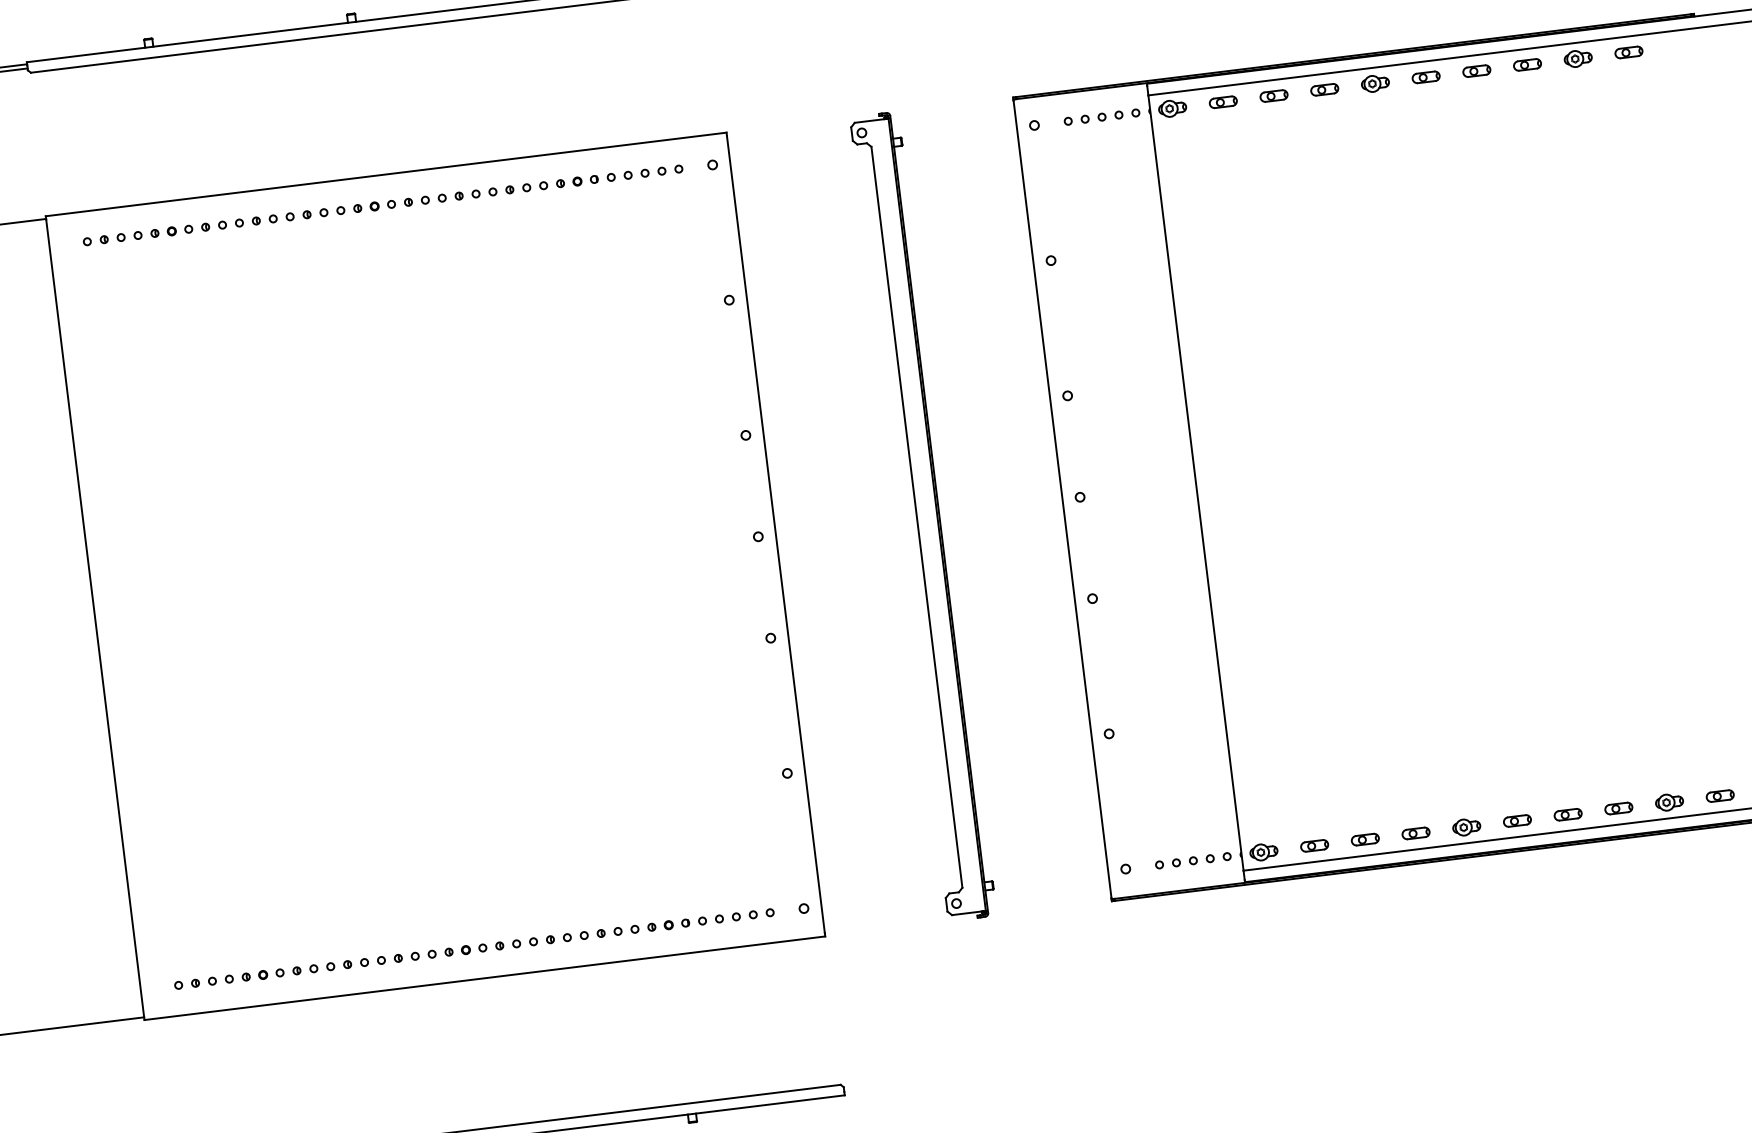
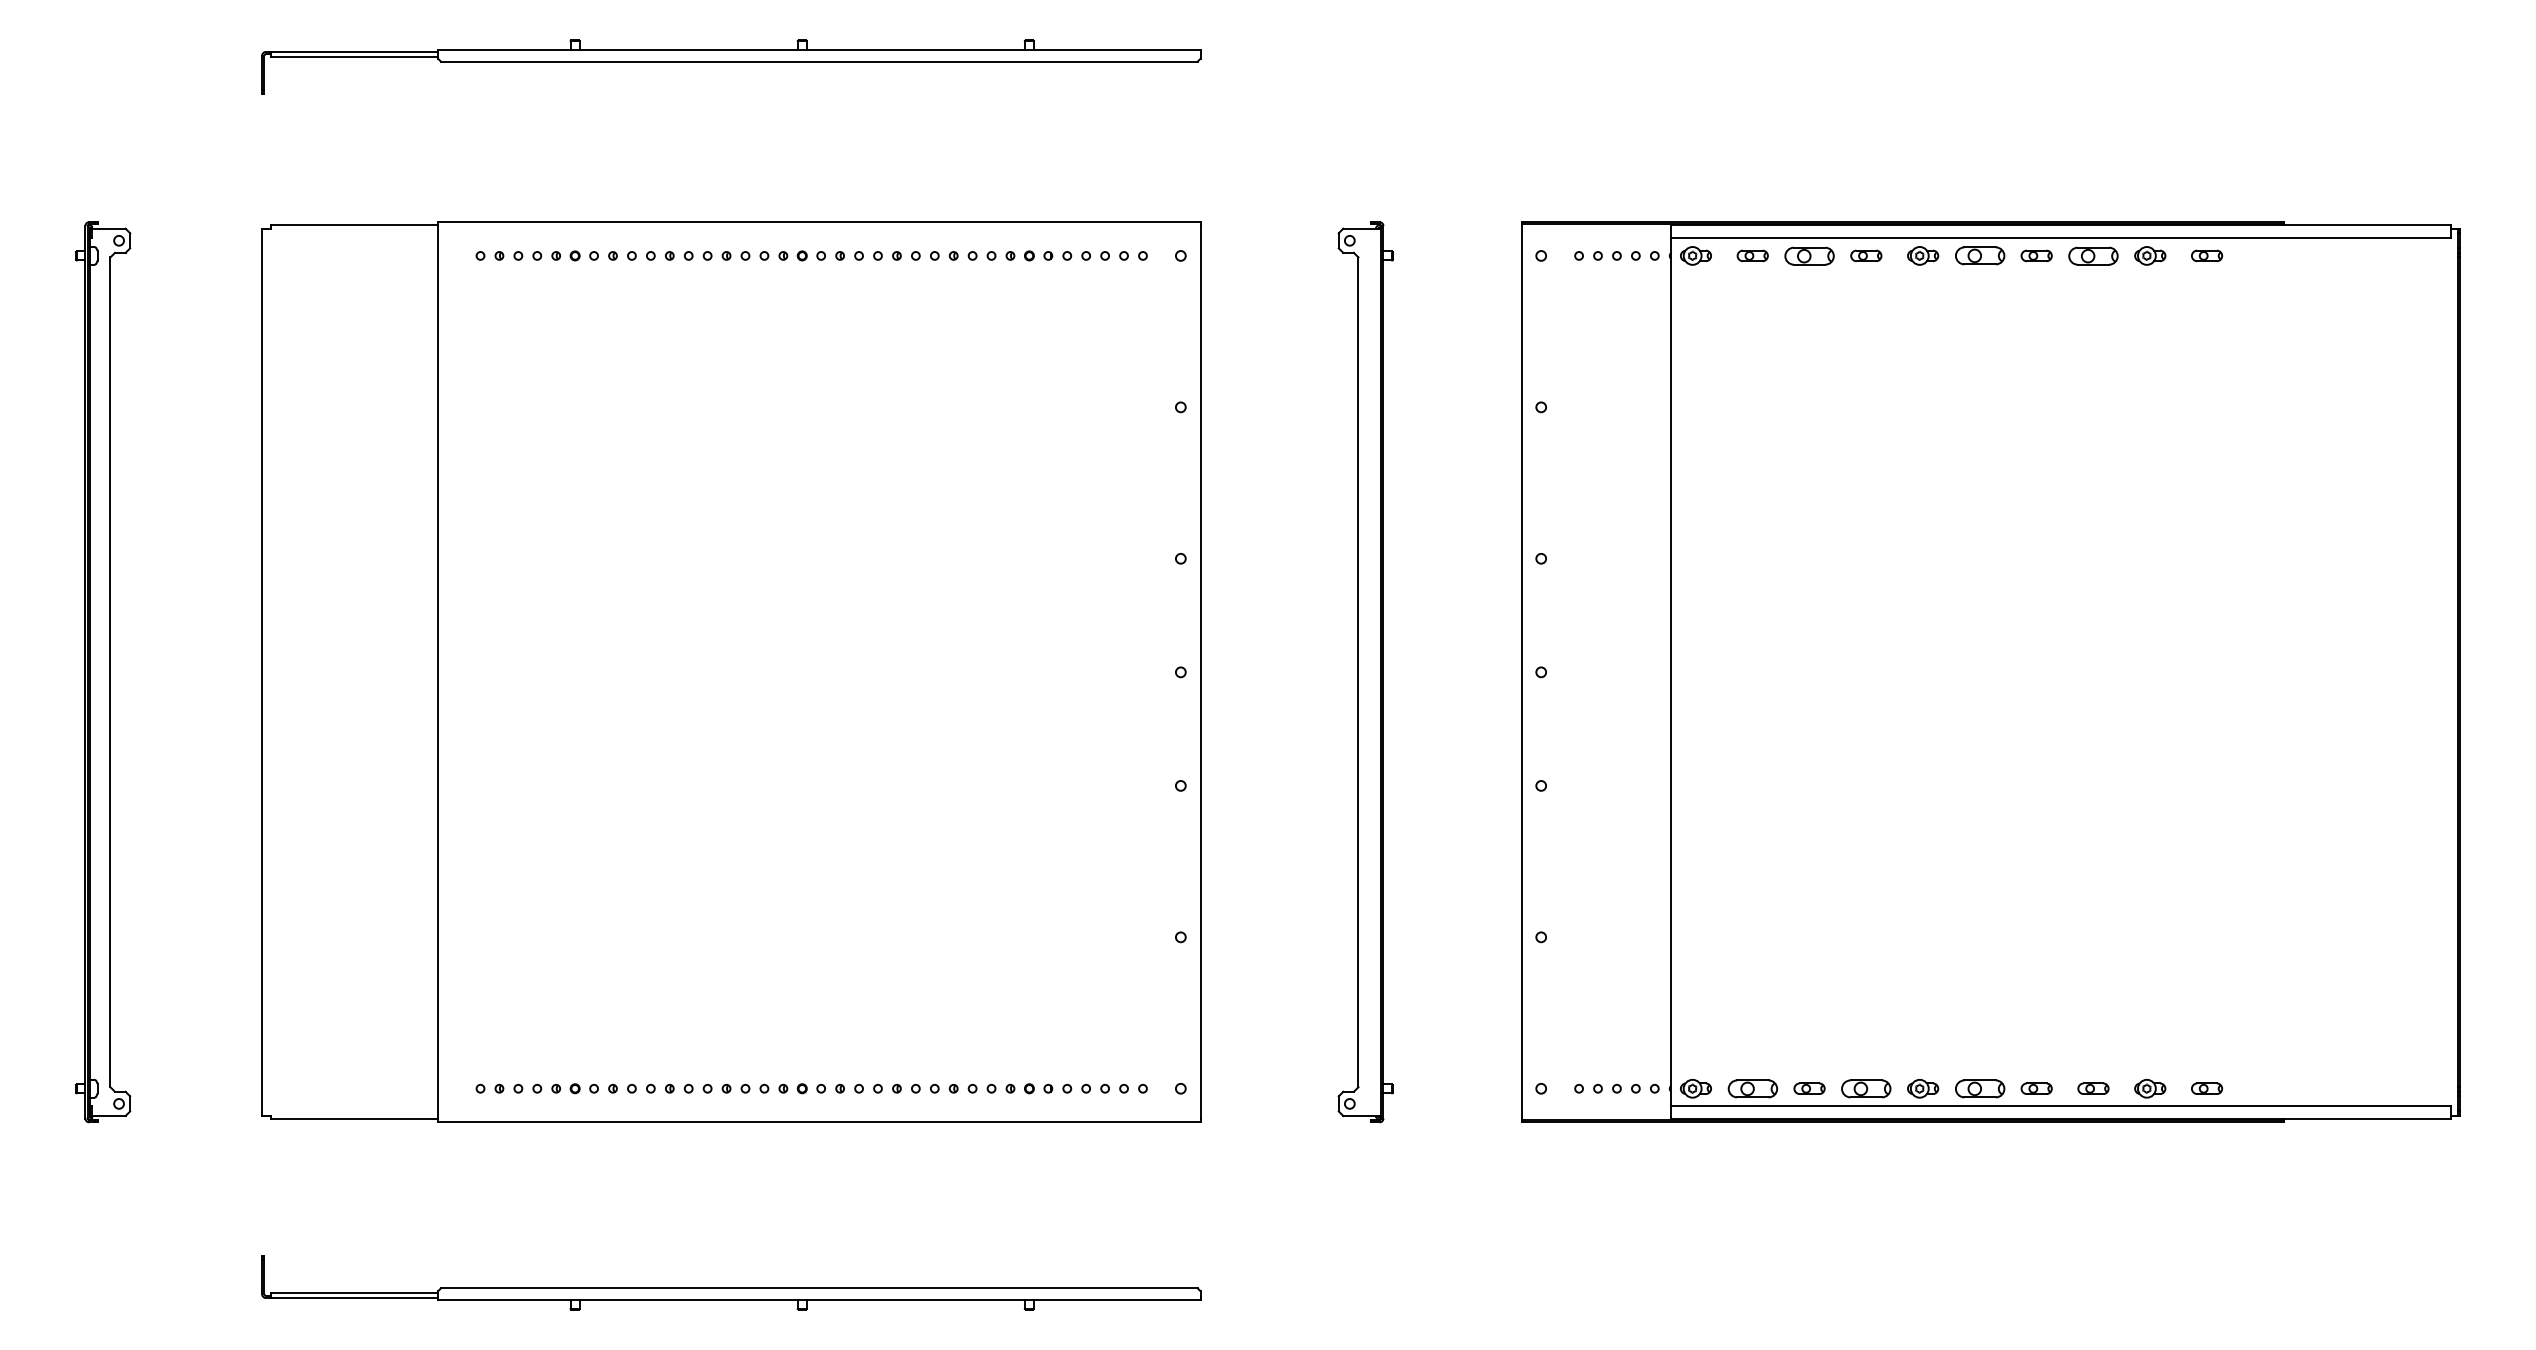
part: (1527, 64) -> (2093, 255), size x1.6
part: (1425, 77) -> (1979, 255), size x1.6
part: (1273, 95) -> (1809, 255), size x1.6
part: (1517, 820) -> (1979, 1088), size x1.6
part: (1416, 833) -> (1866, 1088), size x1.6
part: (1314, 845) -> (1752, 1088), size x1.6

